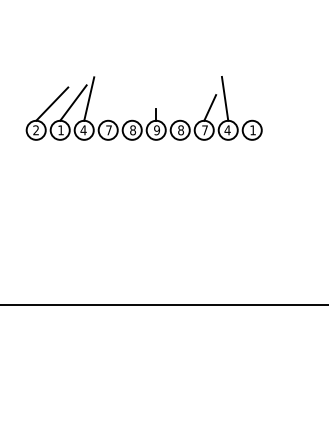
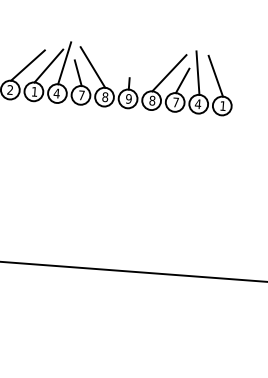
line: (118, 100) -> (93, 66), added
line: (196, 100) -> (169, 72), added
line: (243, 100) -> (215, 76), added
line: (103, 107) -> (78, 72), added

